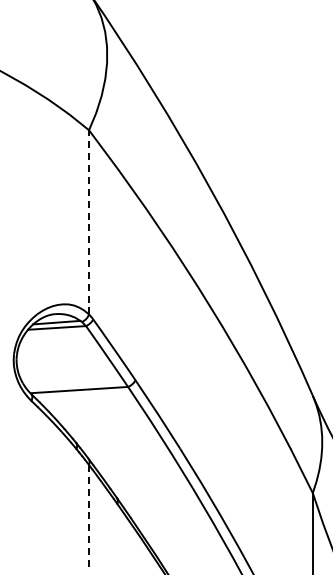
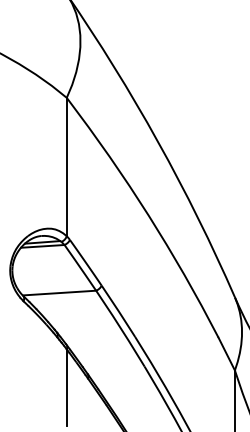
line: (89, 221) -> (67, 166), dashed -> solid
line: (89, 515) -> (67, 387), dashed -> solid

